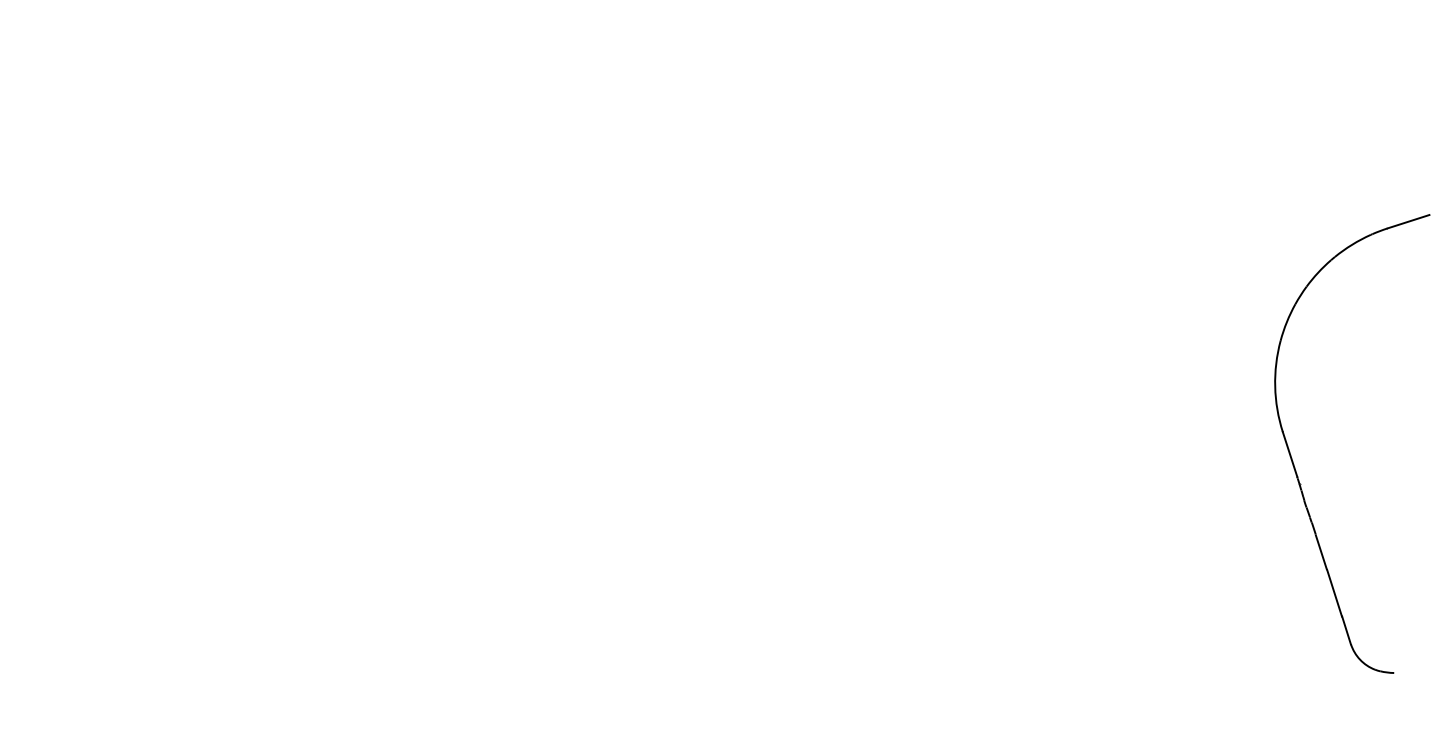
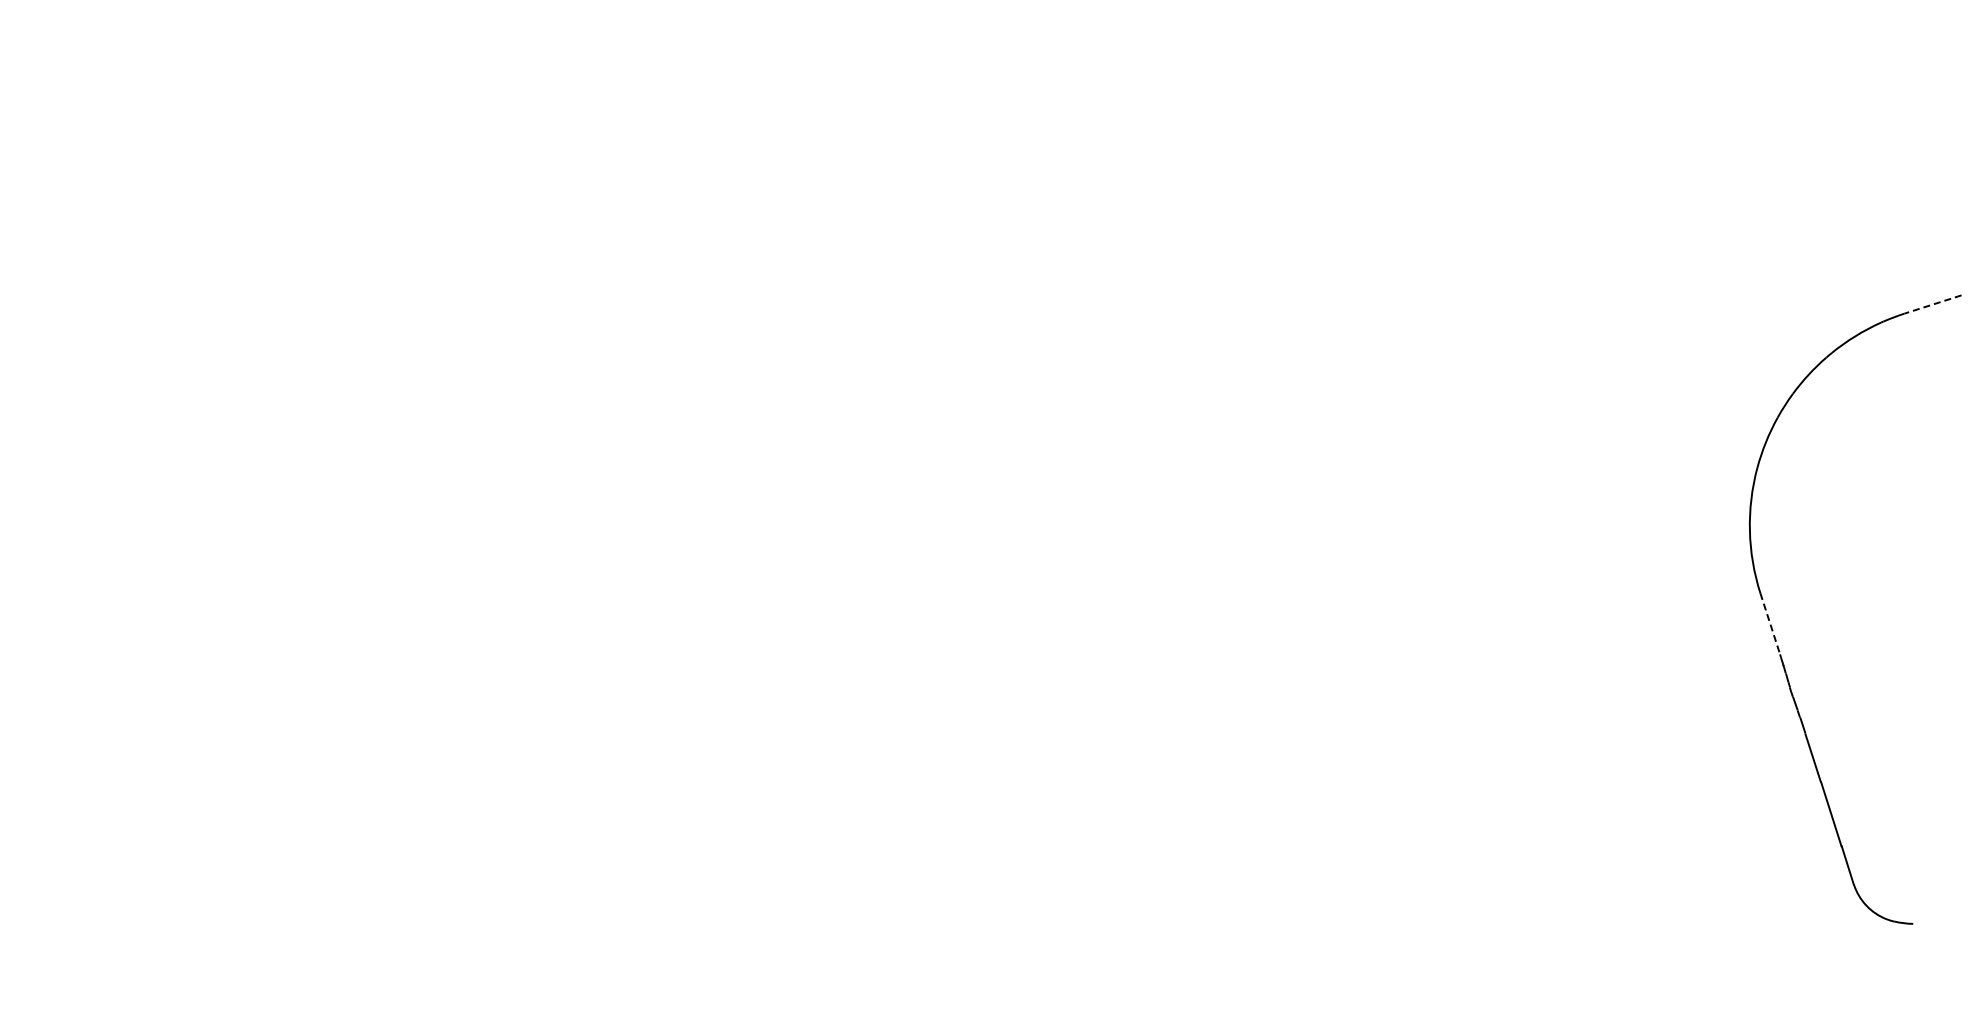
line: (1408, 221) -> (1932, 304), solid -> dashed
line: (1290, 454) -> (1770, 624), solid -> dashed

